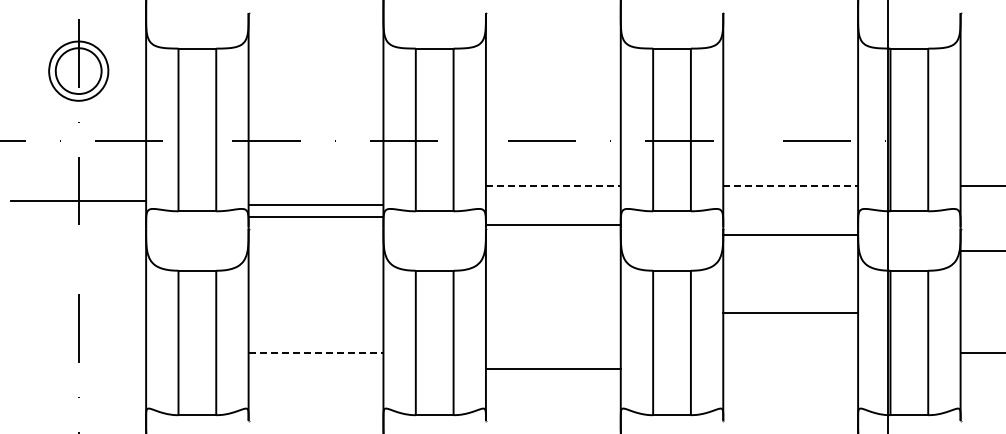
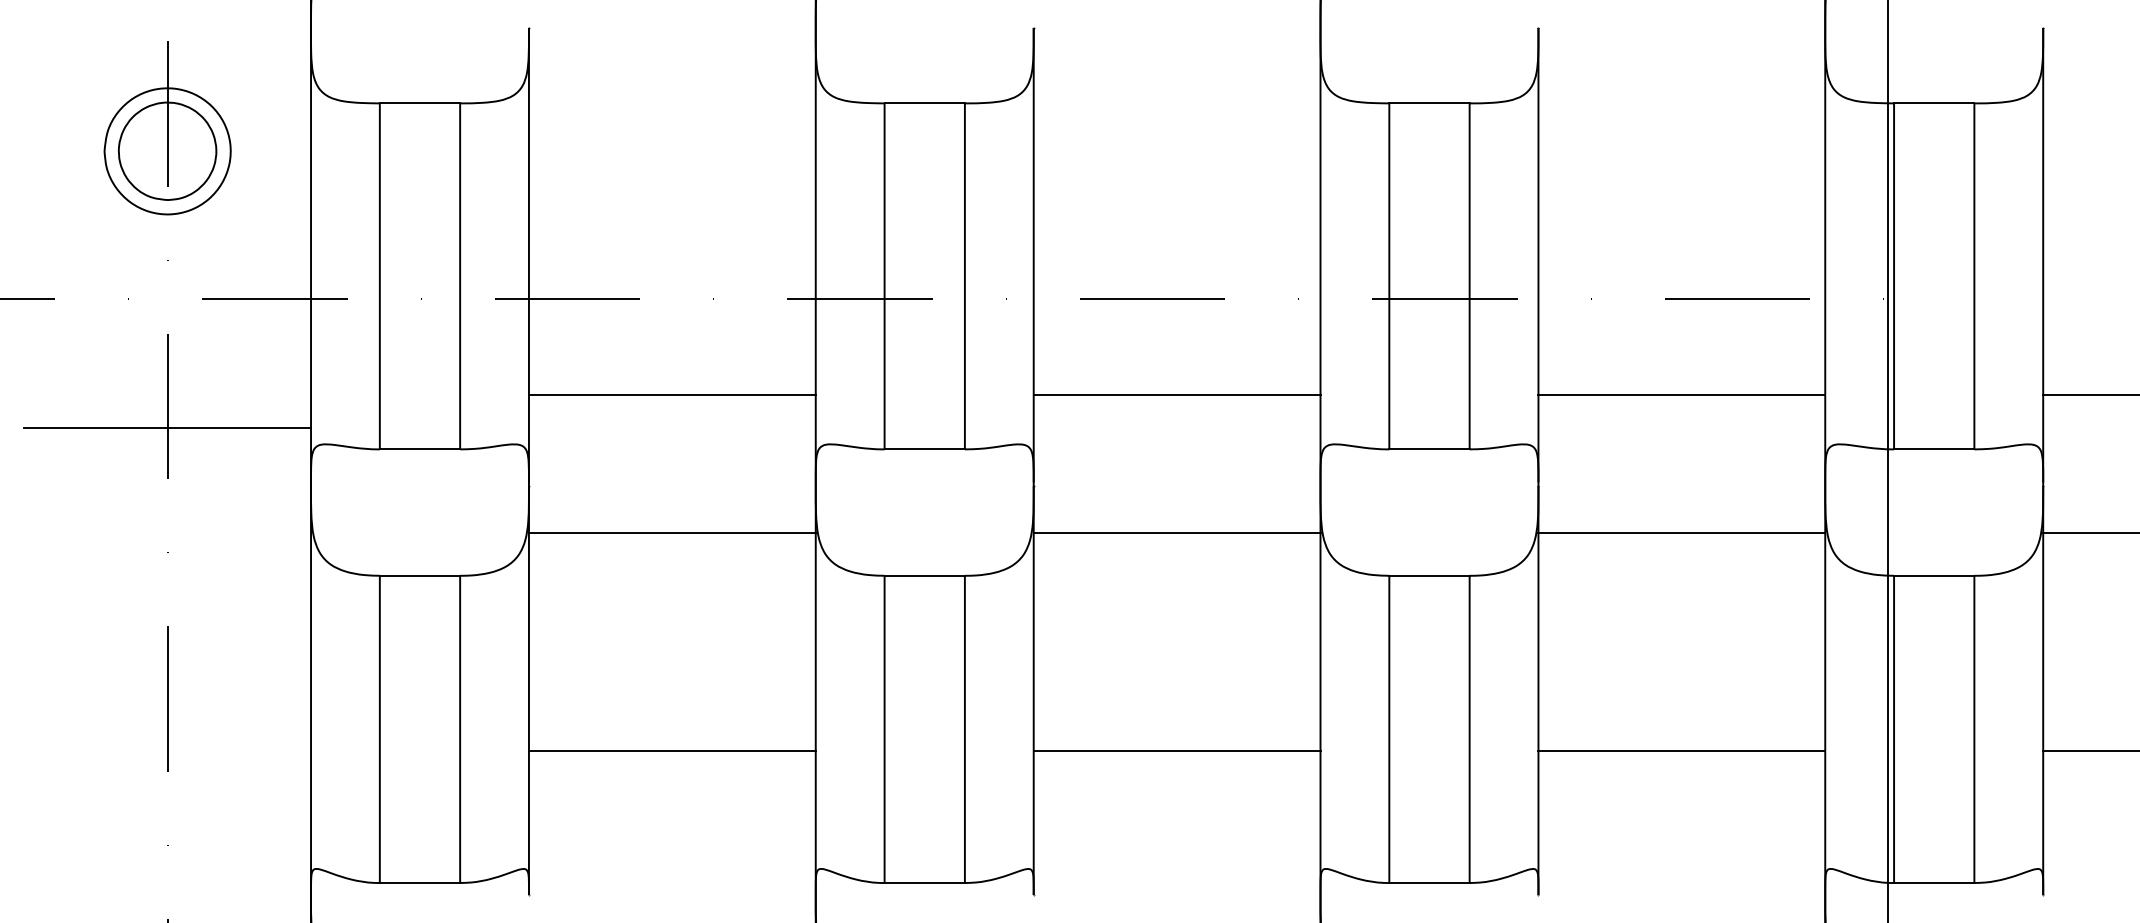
line: (553, 185) -> (1177, 394), dashed -> solid
line: (791, 185) -> (1683, 394), dashed -> solid
line: (315, 204) -> (671, 394), moved
line: (315, 216) -> (671, 532), moved
line: (552, 224) -> (1175, 532), moved
line: (790, 234) -> (1681, 532), moved
line: (790, 313) -> (1681, 751), moved
line: (316, 353) -> (673, 751), dashed -> solid
line: (552, 369) -> (1175, 751), moved

